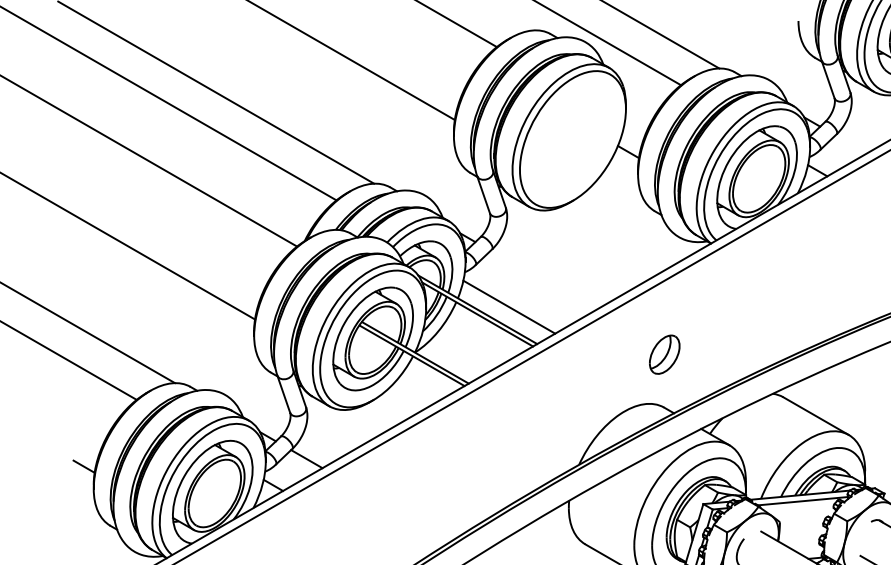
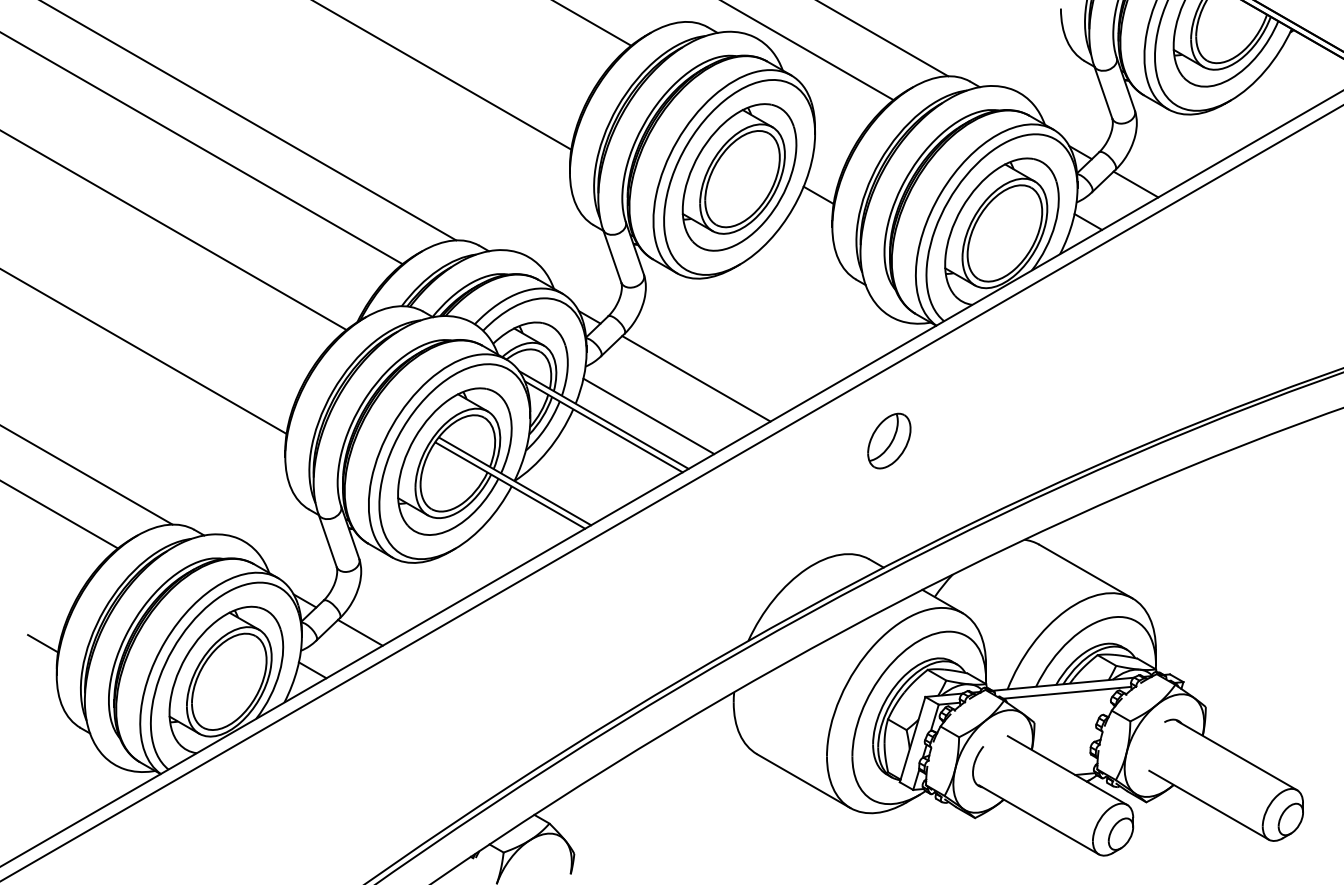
part: (572, 139) -> (739, 177), added
line: (850, 144) -> (1135, 184), added
line: (542, 280) -> (696, 378), added
part: (664, 354) -> (889, 440), moved

